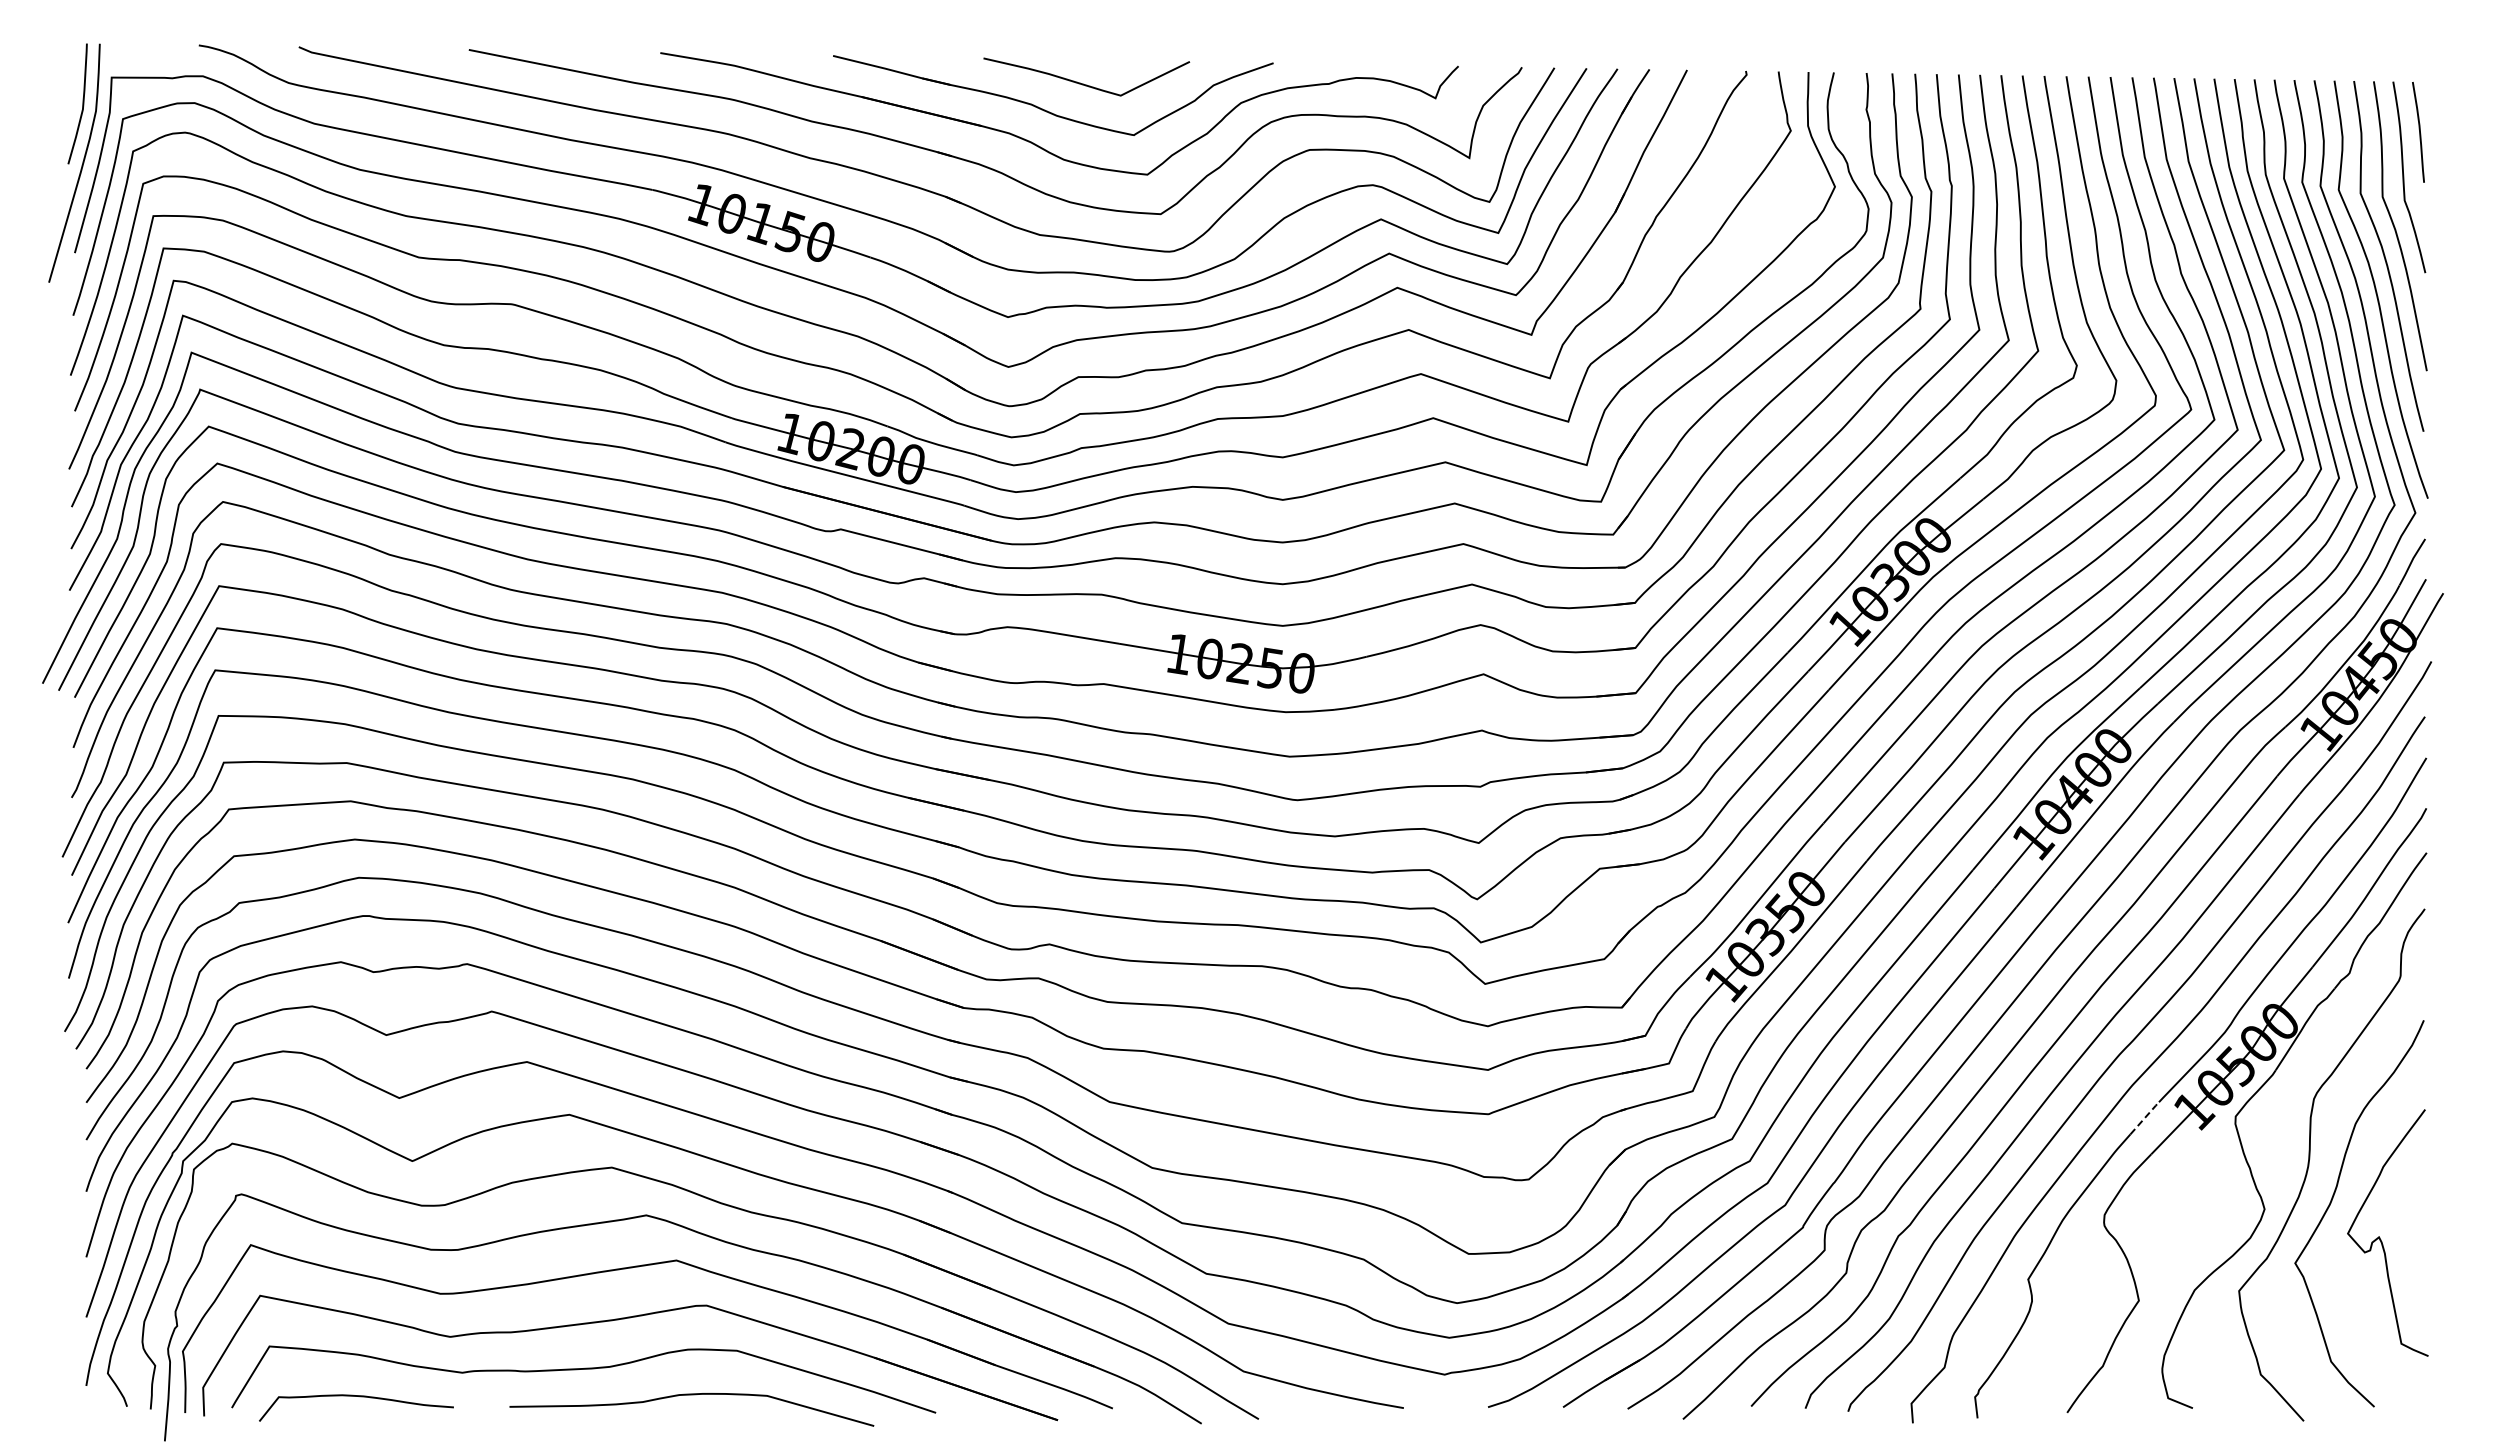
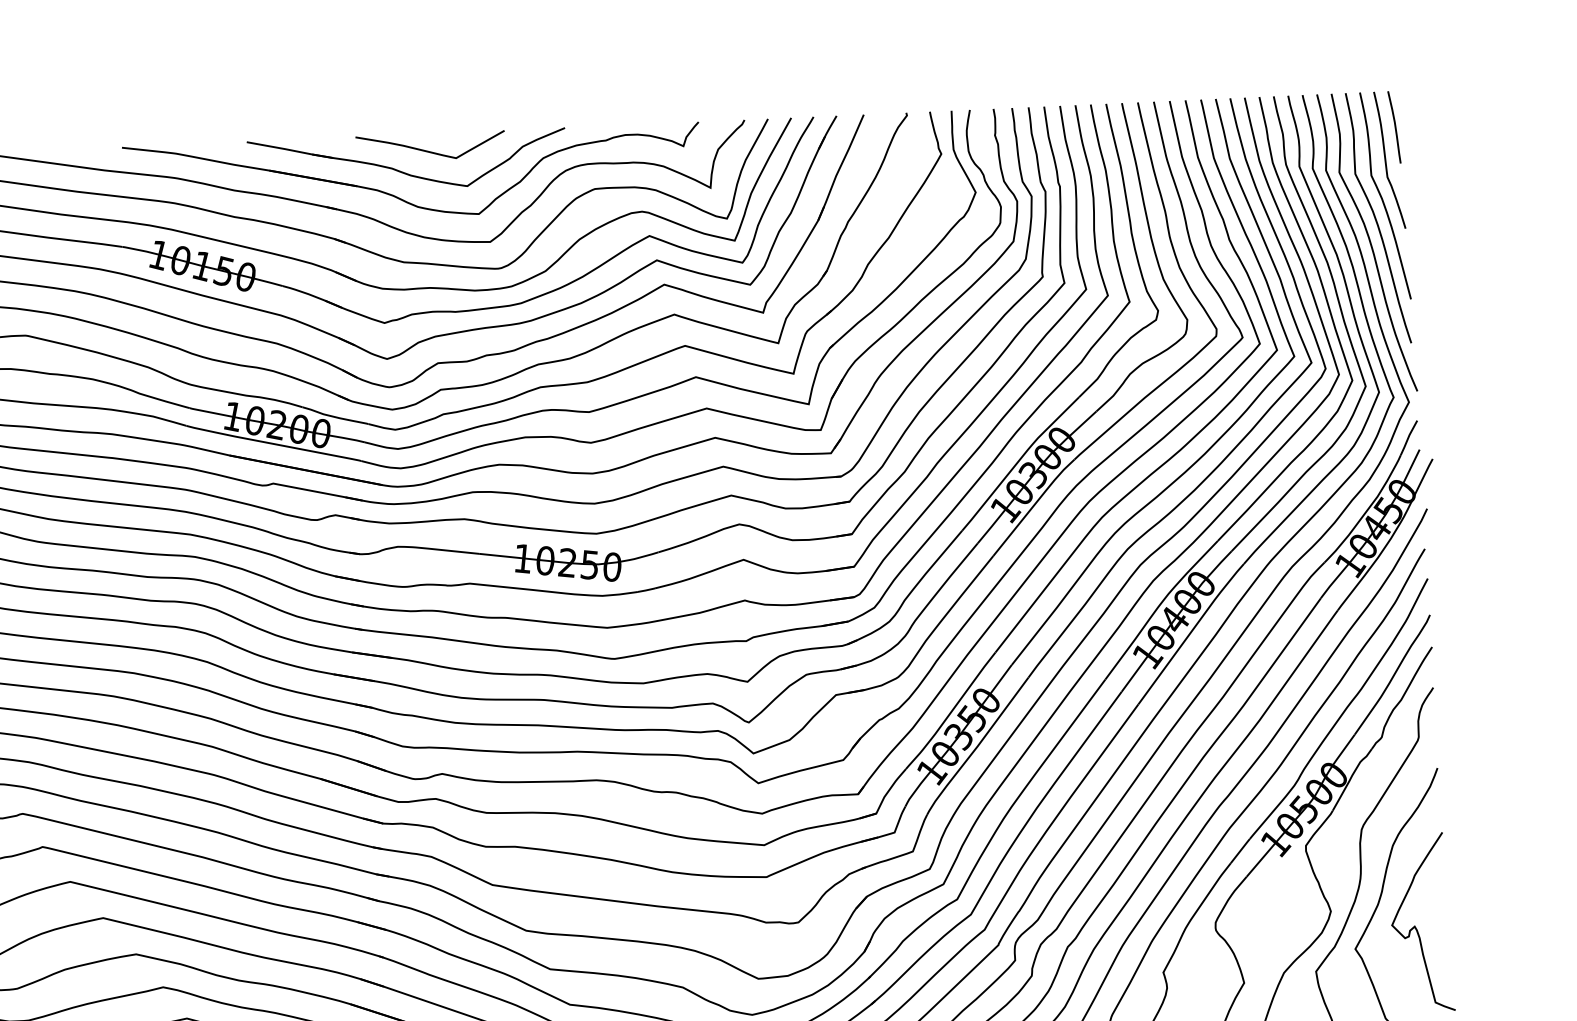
line: (2145, 1117) -> (1240, 850), dashed -> solid

